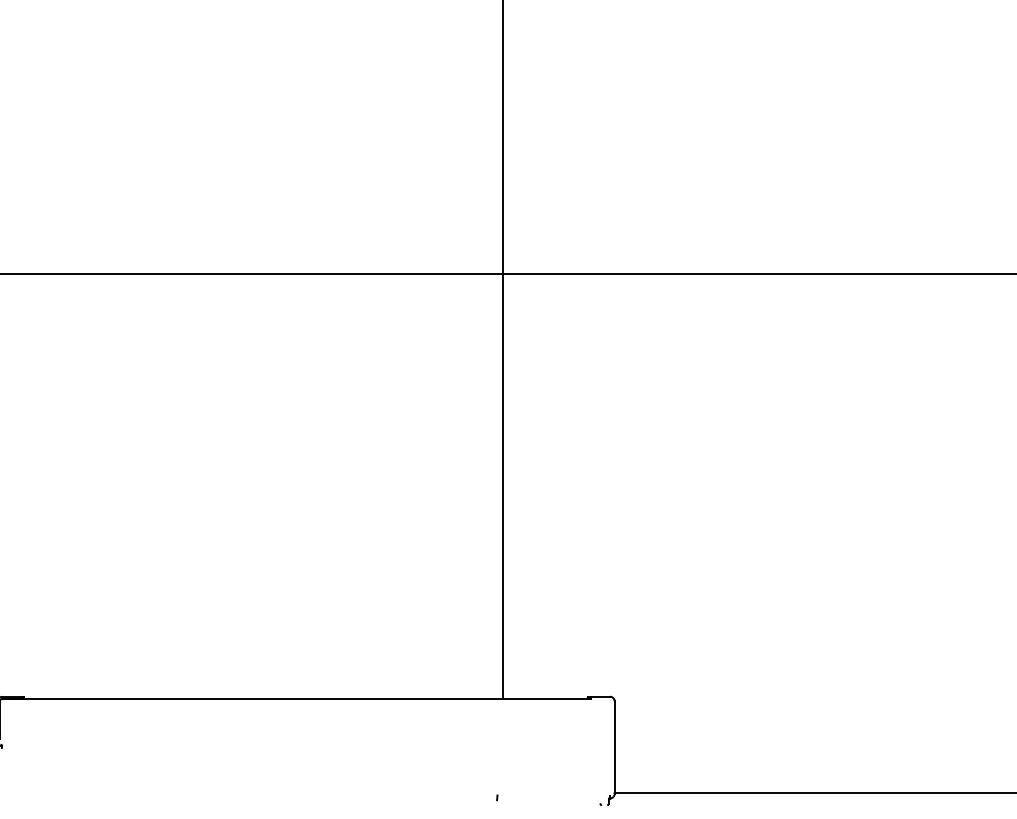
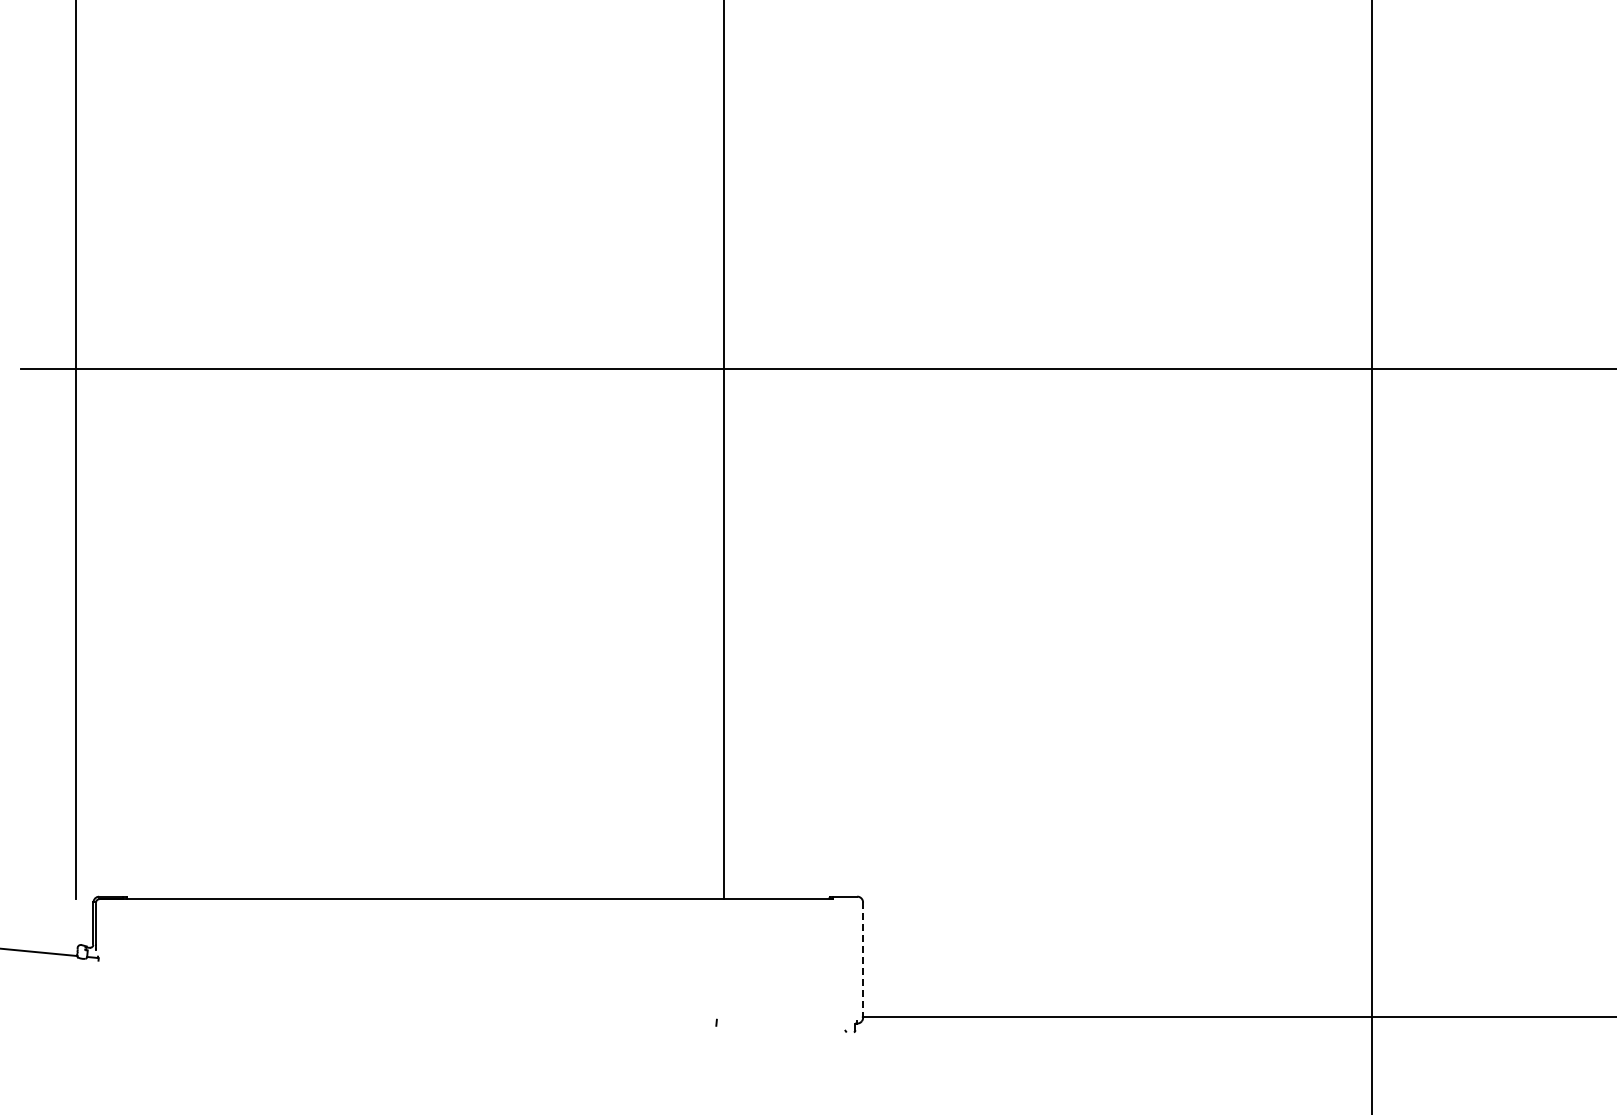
line: (615, 747) -> (863, 960), solid -> dashed

